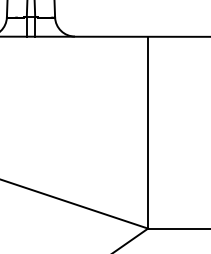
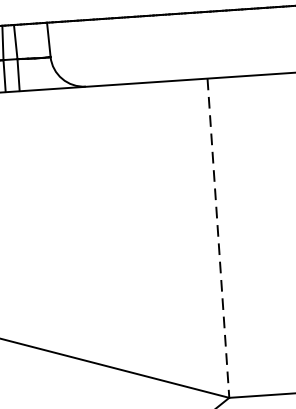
line: (148, 132) -> (219, 237), solid -> dashed

